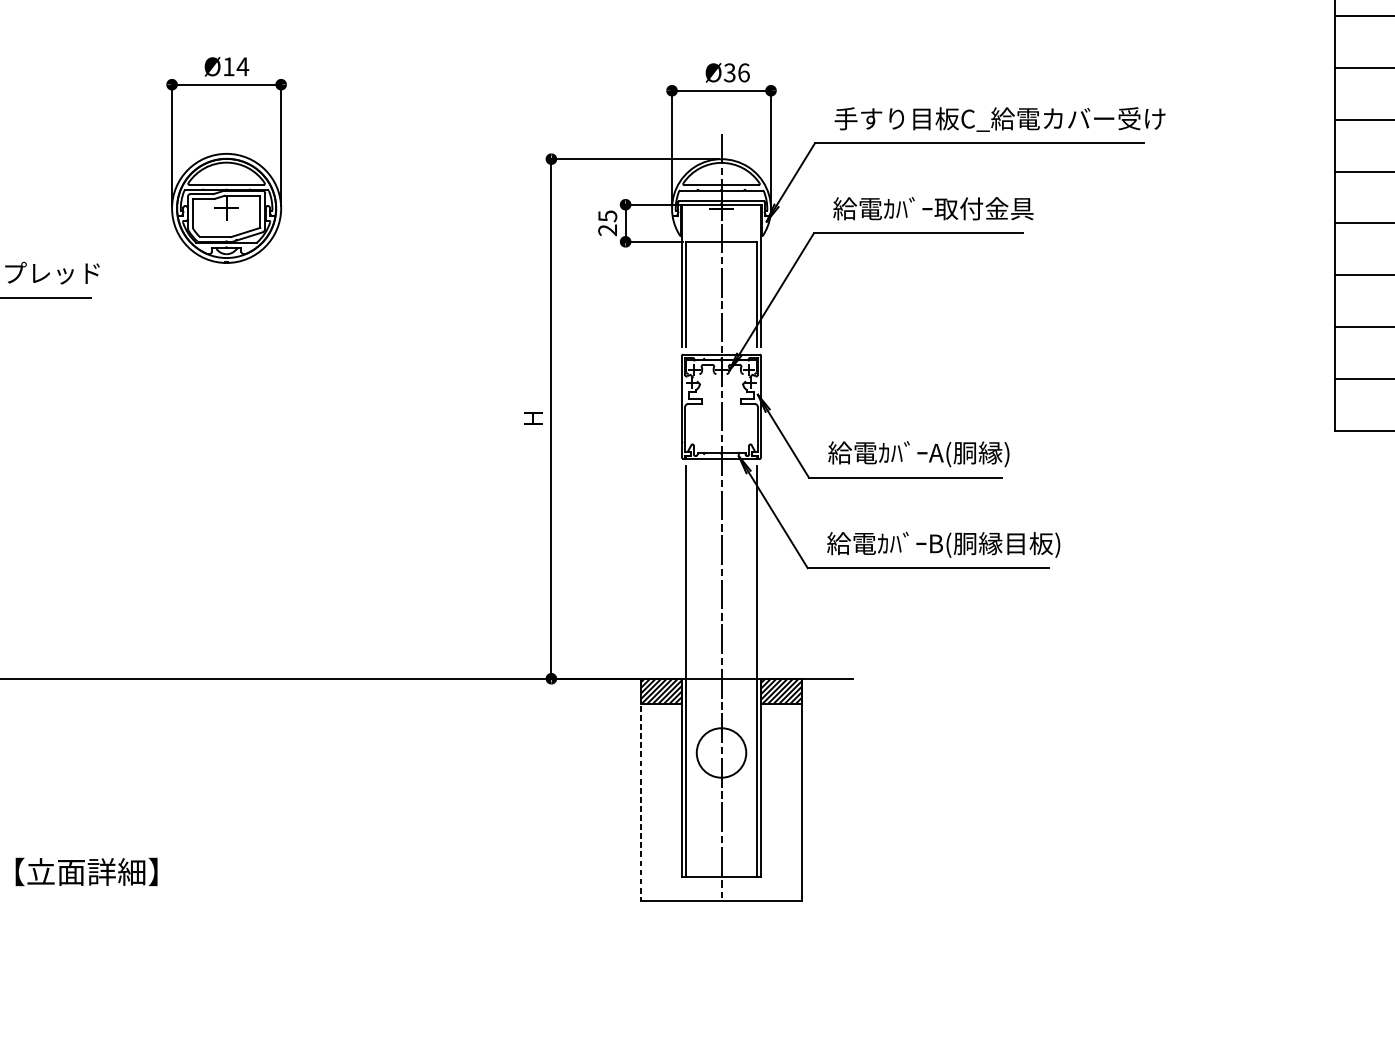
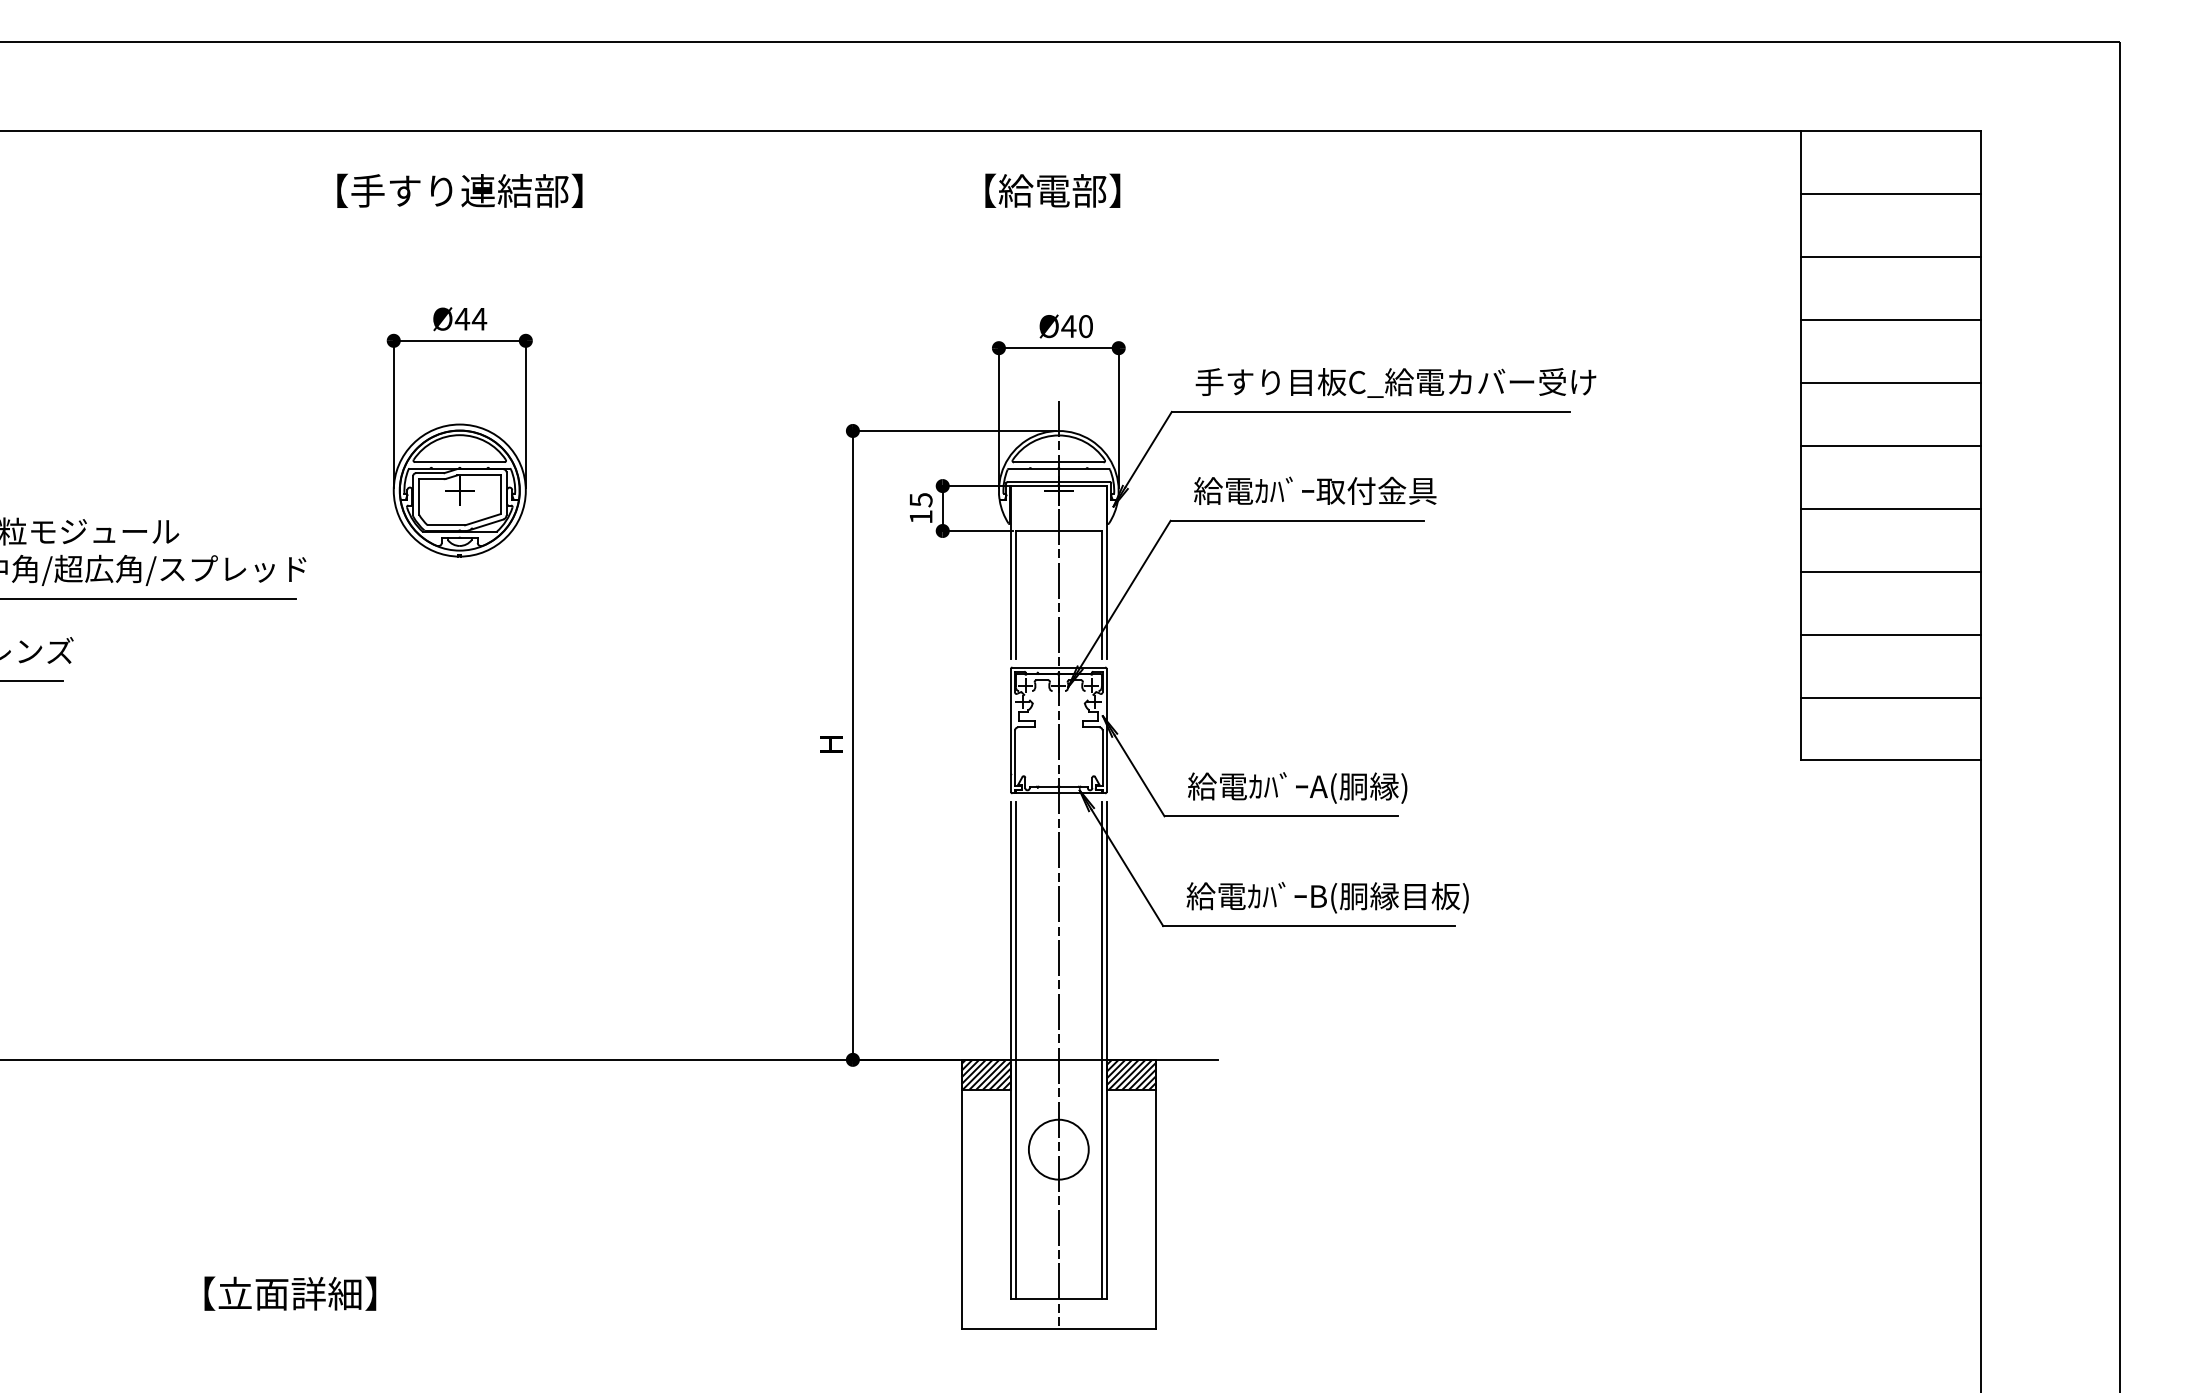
text: (228, 67) -> (462, 319), Ø14 -> Ø44
text: (736, 72) -> (1077, 326), Ø36 -> Ø40
text: (607, 230) -> (920, 517), 25 -> 15
line: (681, 571) -> (1010, 930), added
line: (760, 571) -> (1106, 930), added
line: (641, 790) -> (961, 1194), dashed -> solid

